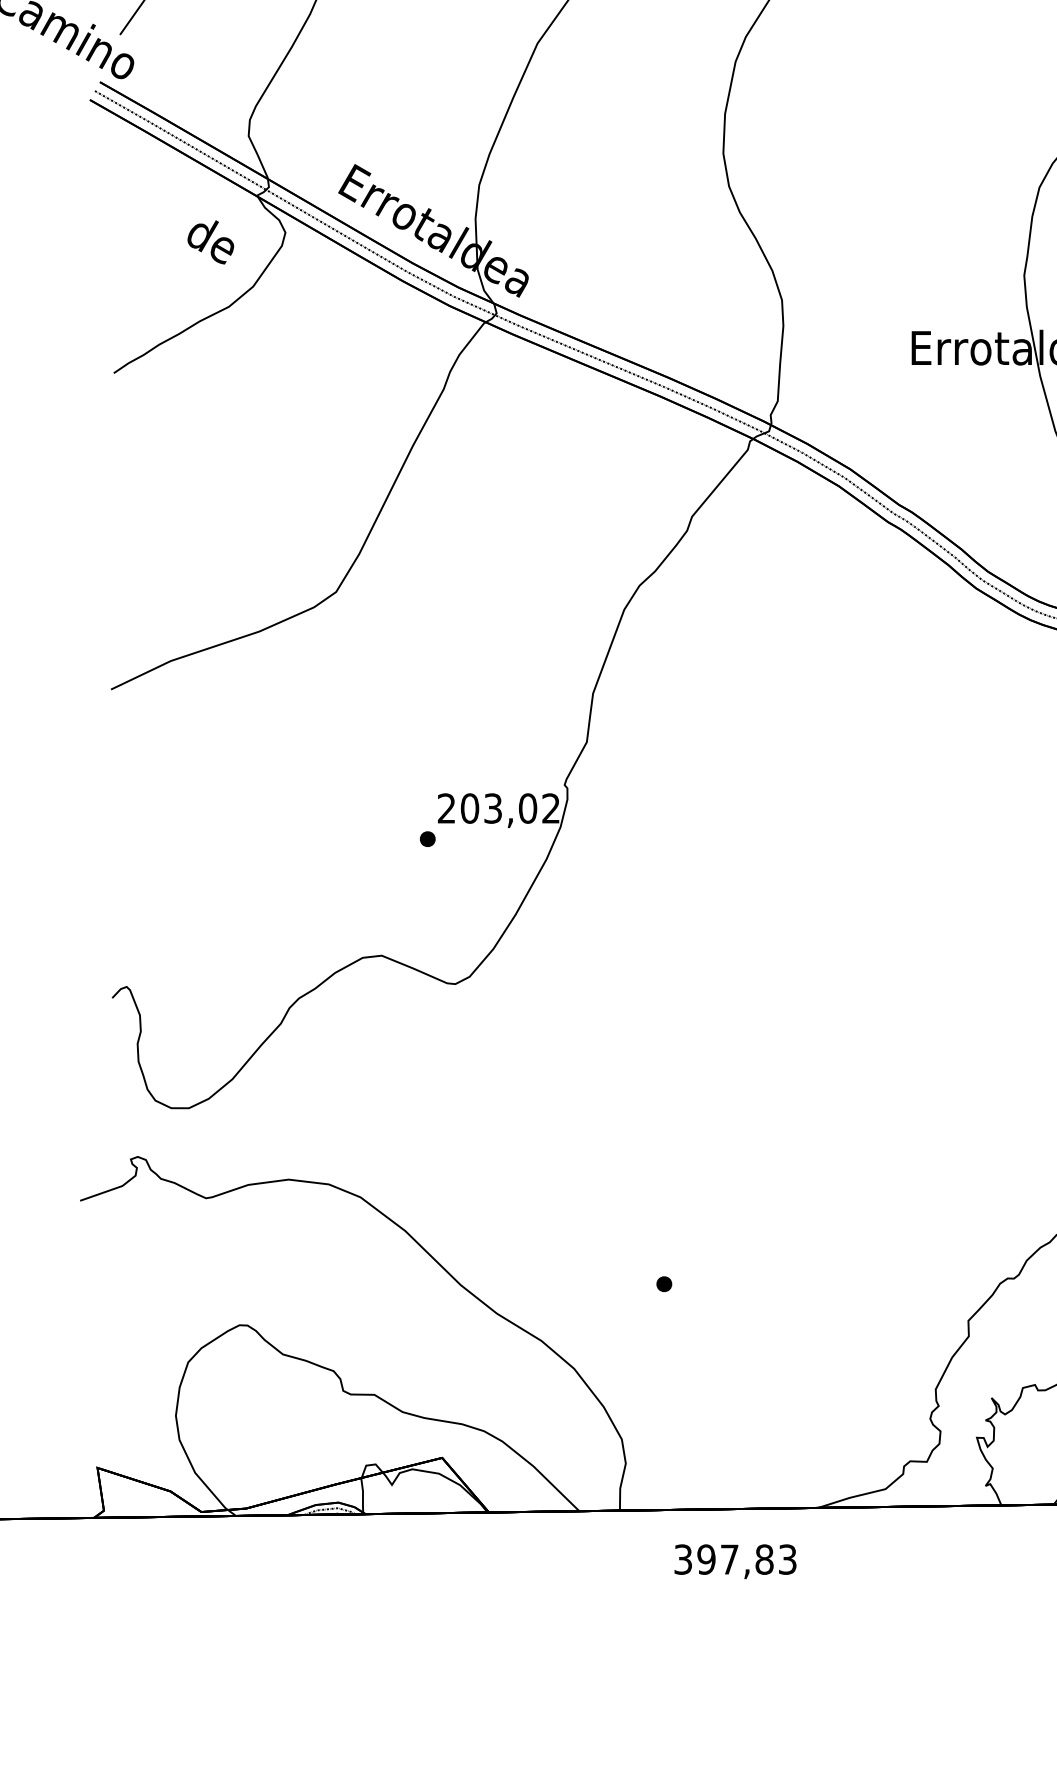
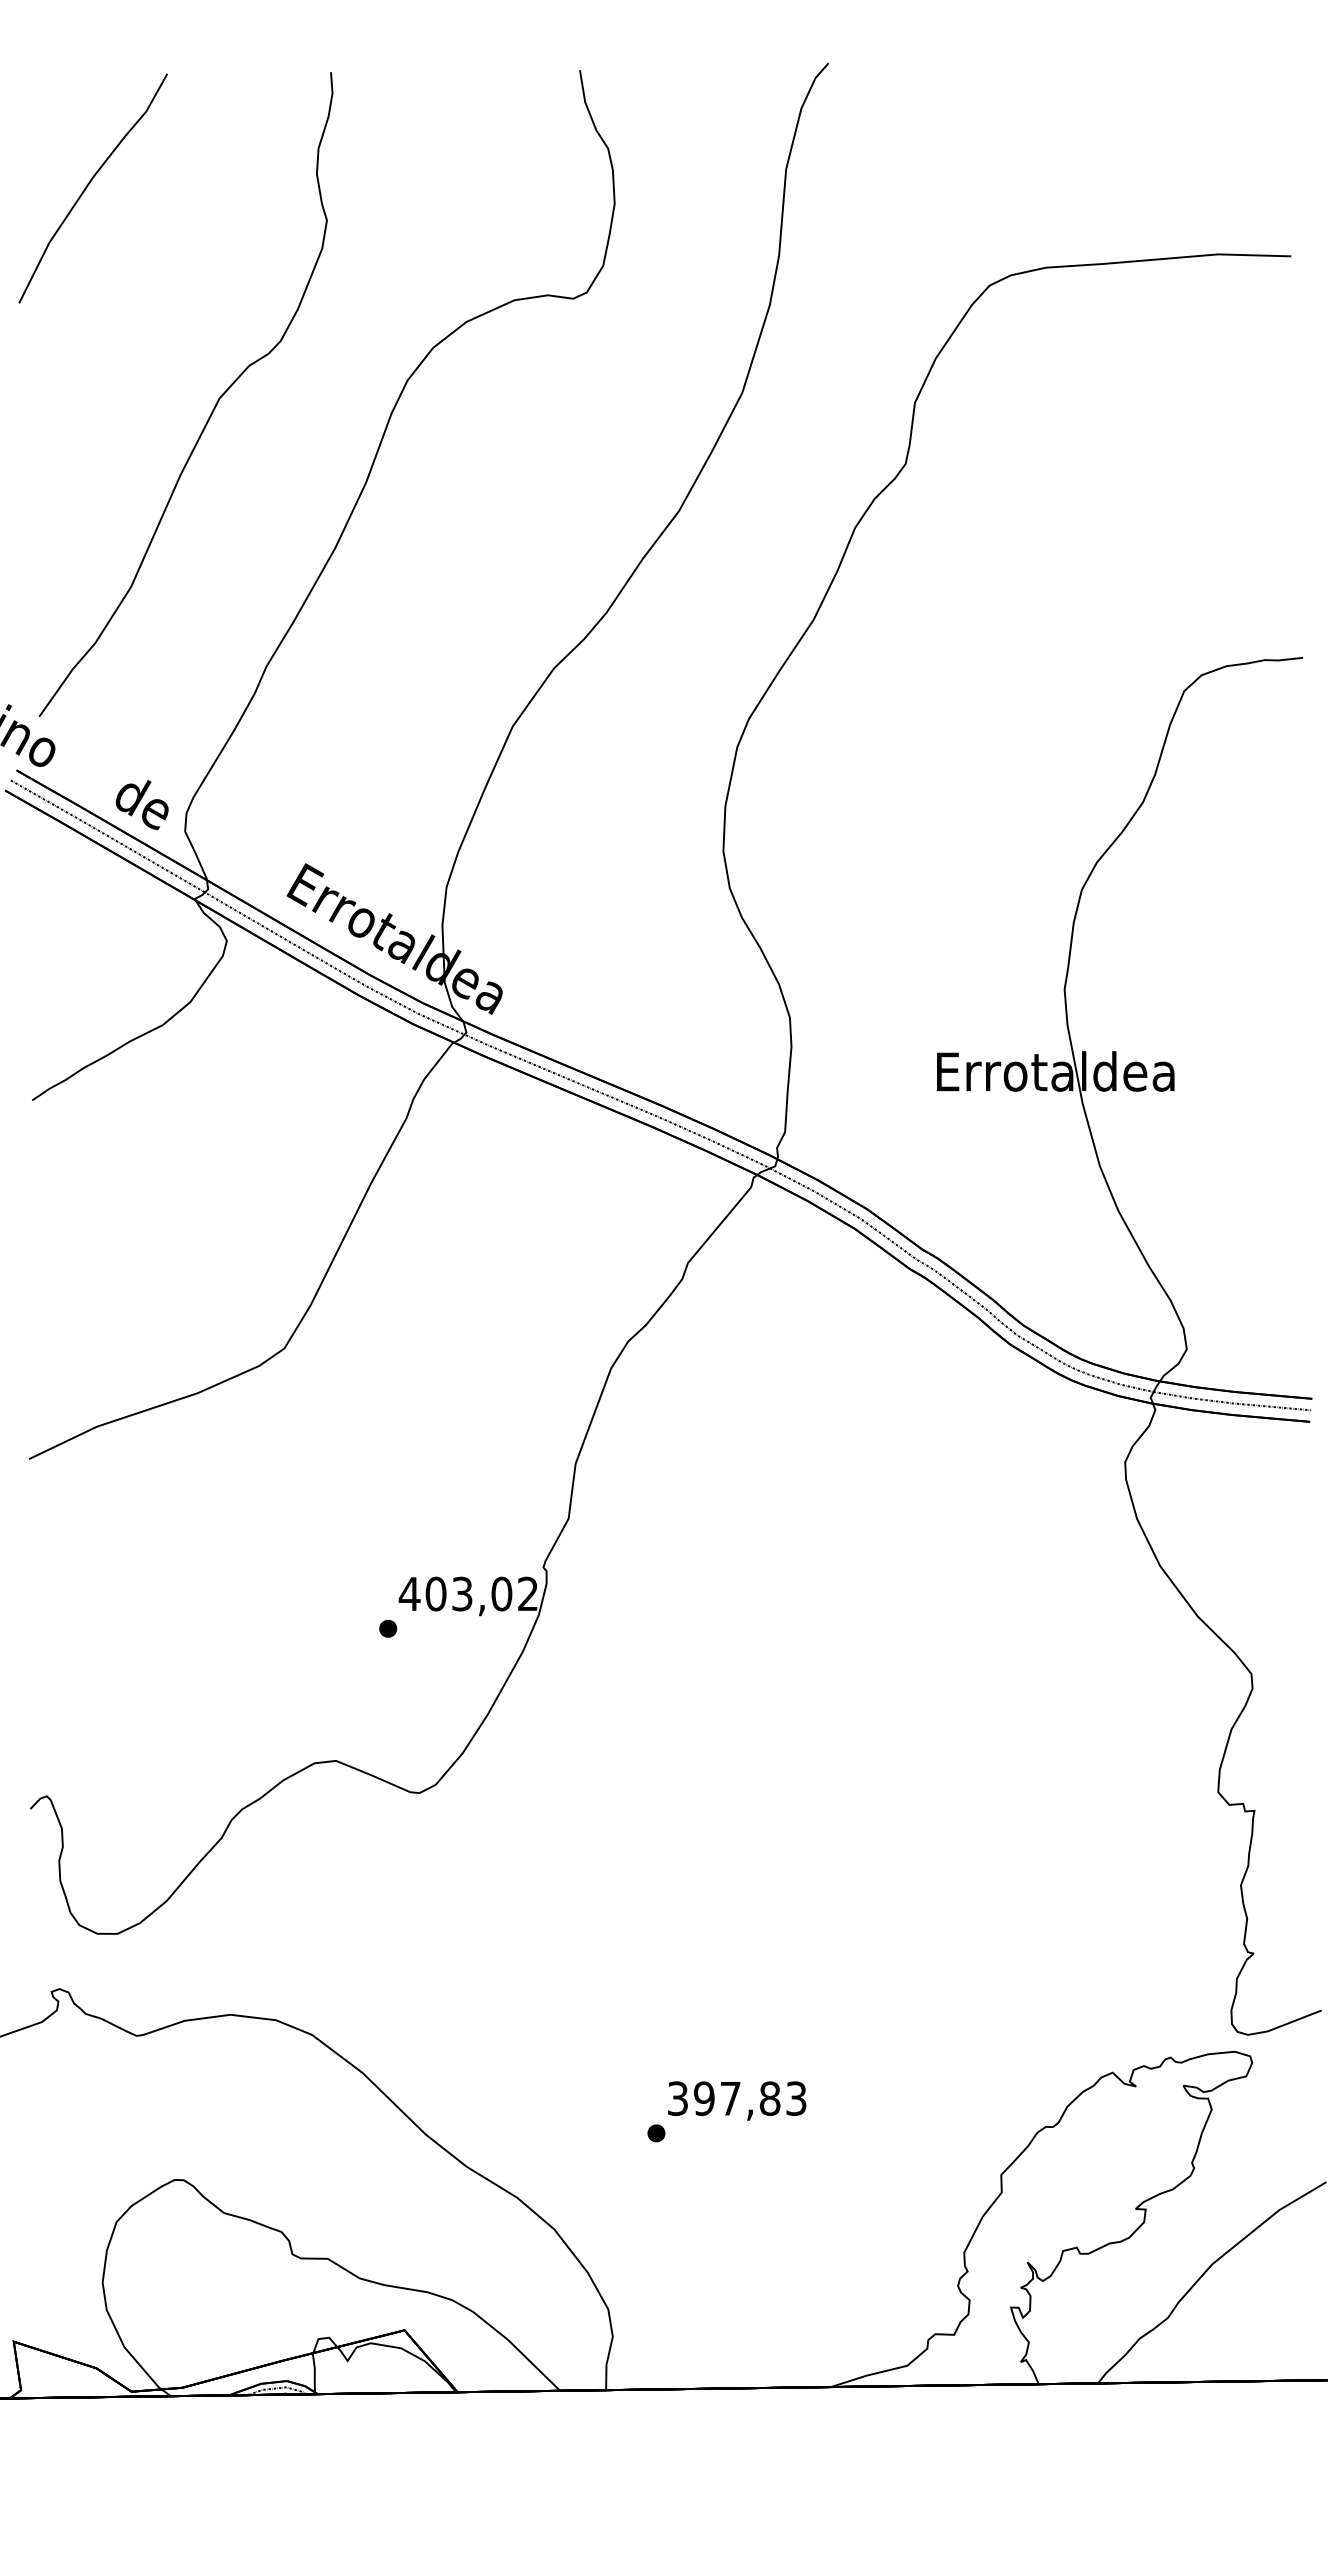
text: (210, 242) -> (141, 805), moved
text: (446, 808) -> (409, 1593), 203,02 -> 403,02
text: (735, 1561) -> (737, 2100), moved

